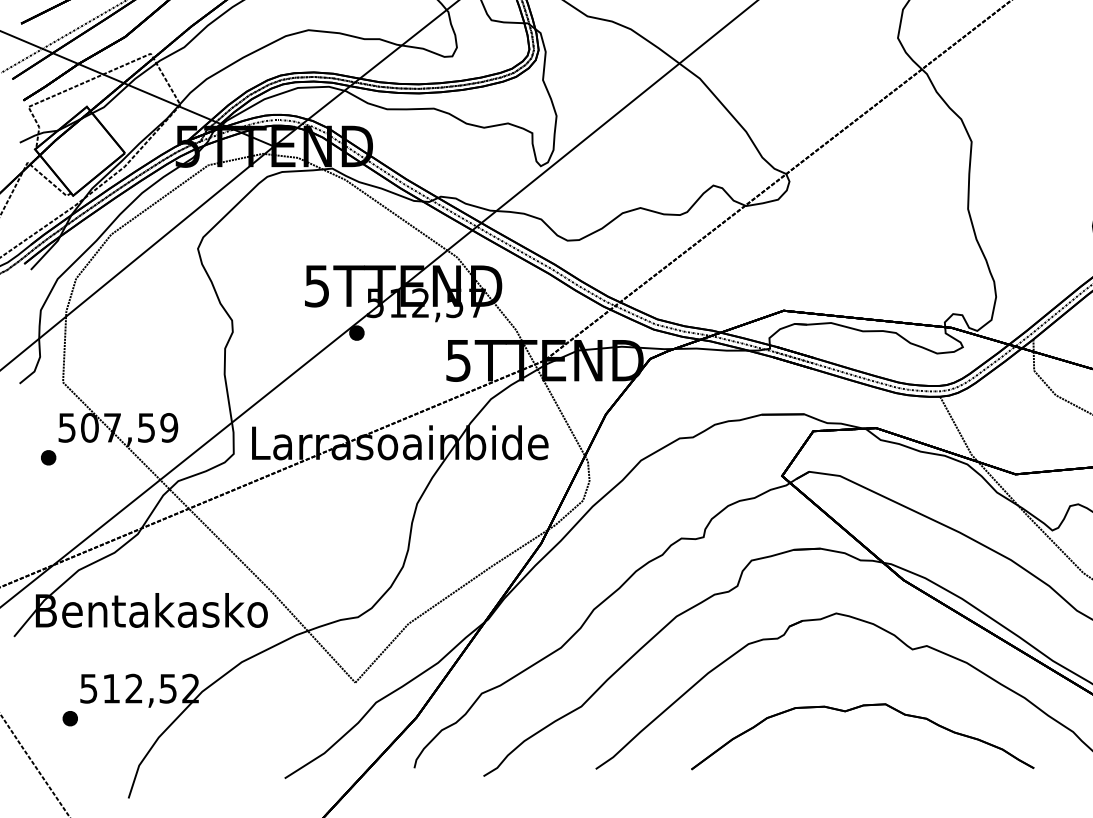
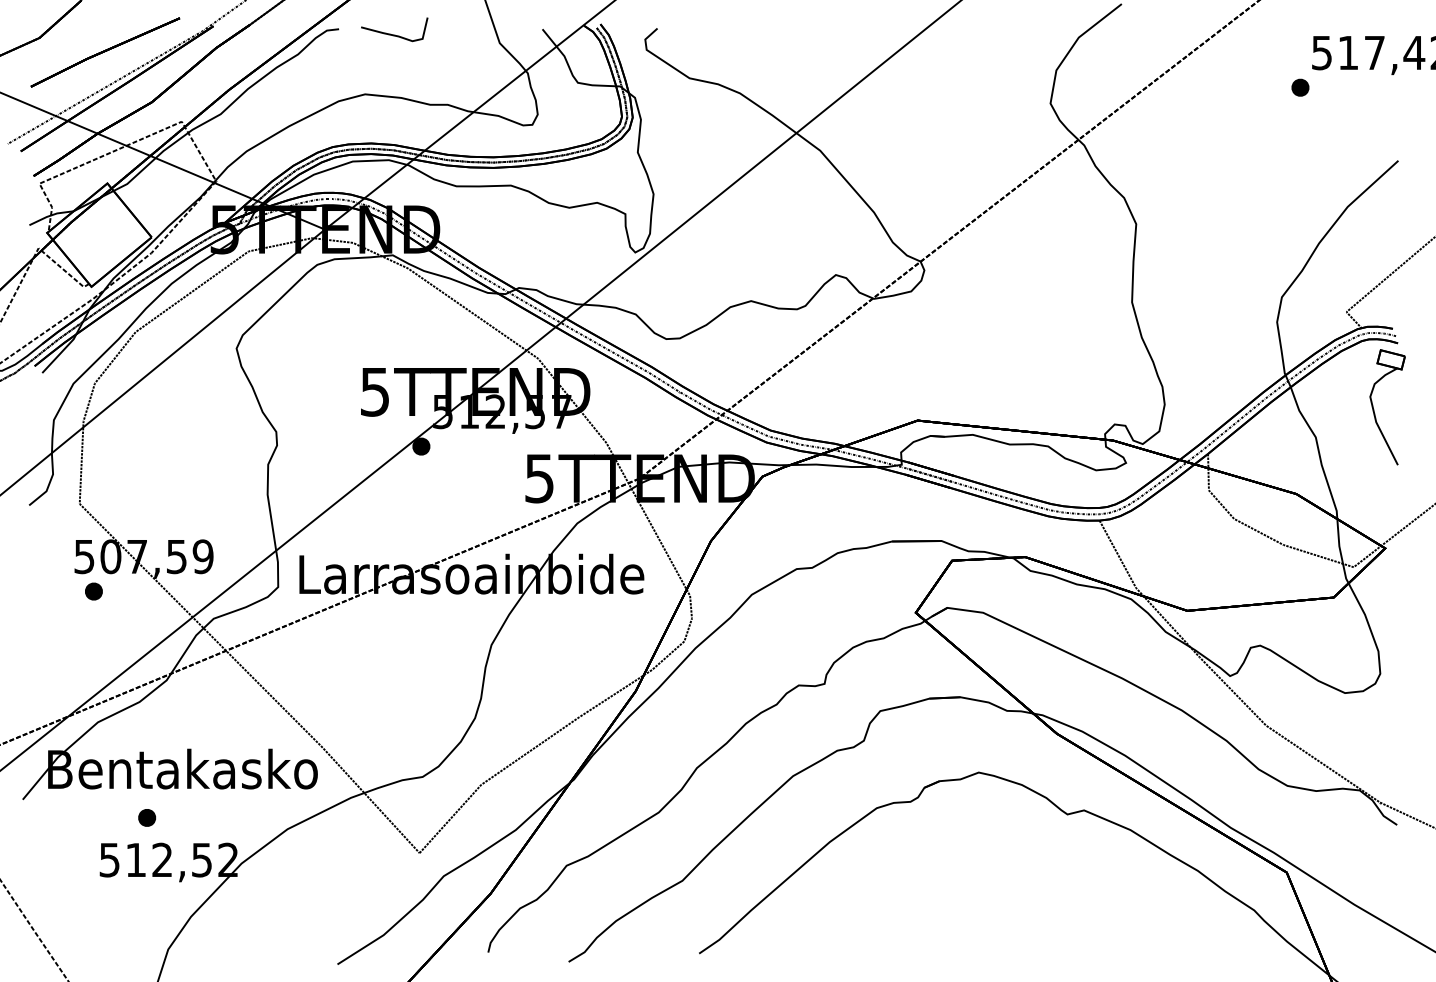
part: (48, 457) -> (93, 591), moved
part: (854, 709) -> (999, 884), removed
part: (70, 718) -> (147, 817), moved

